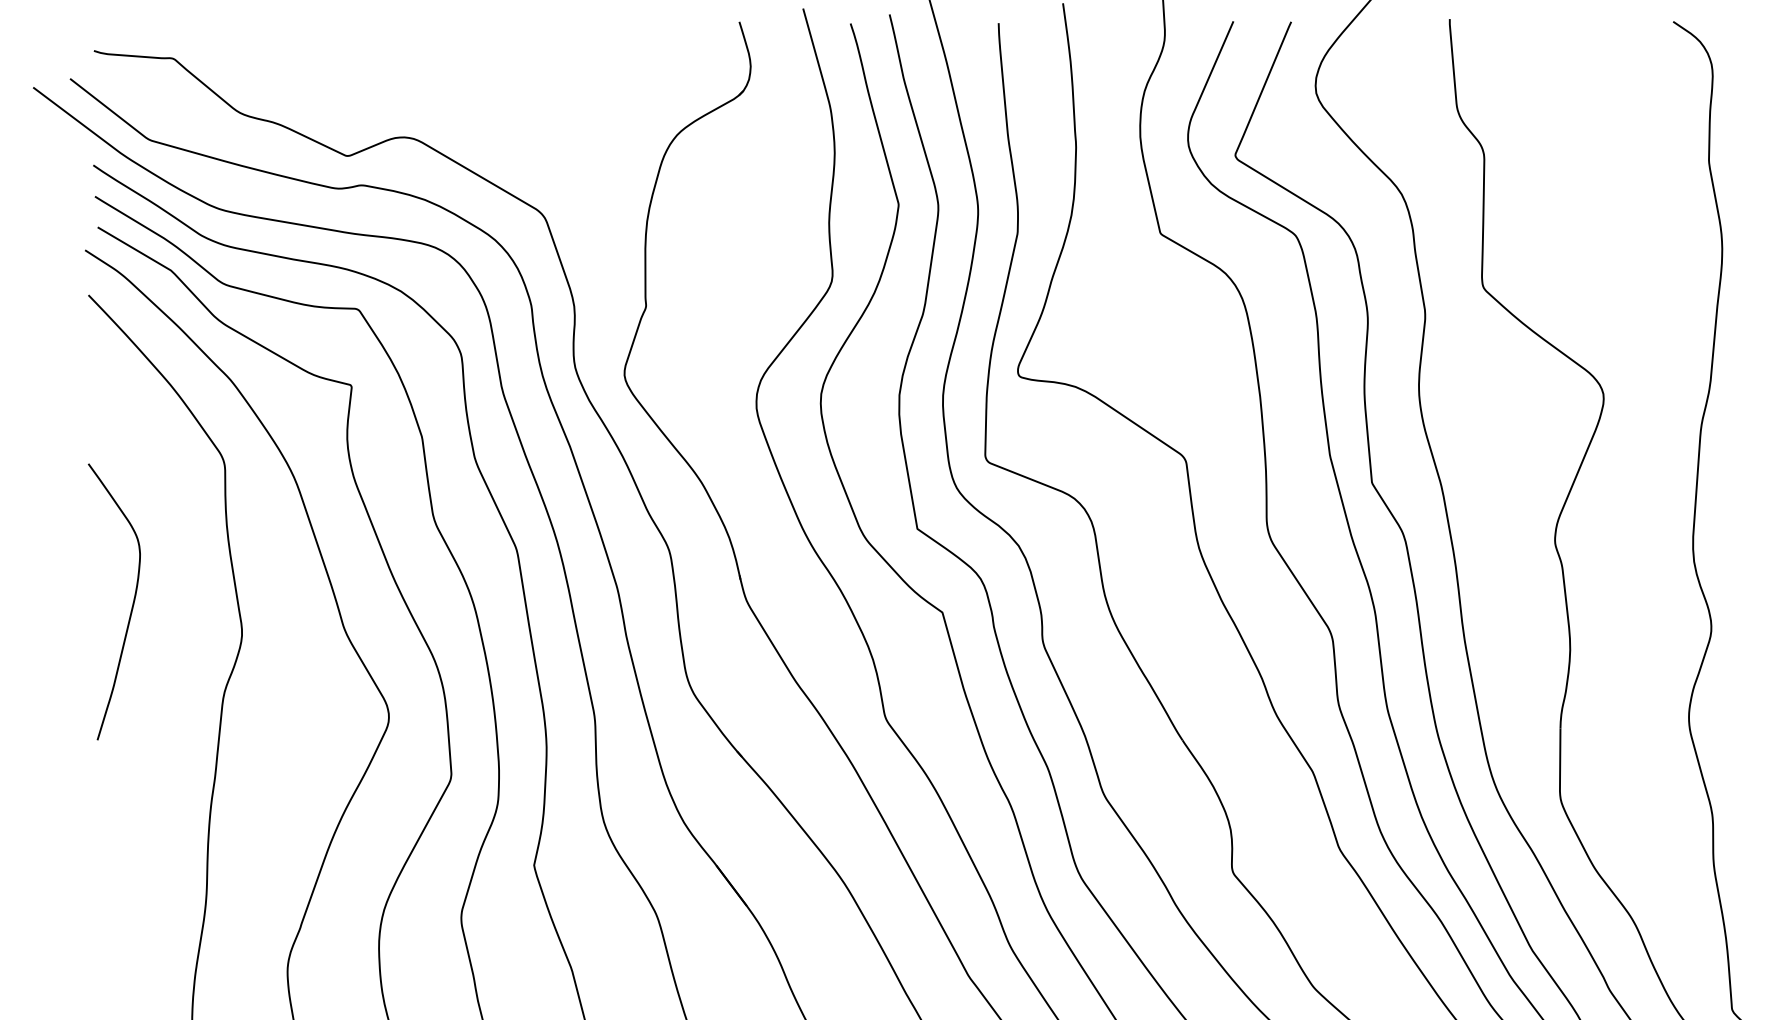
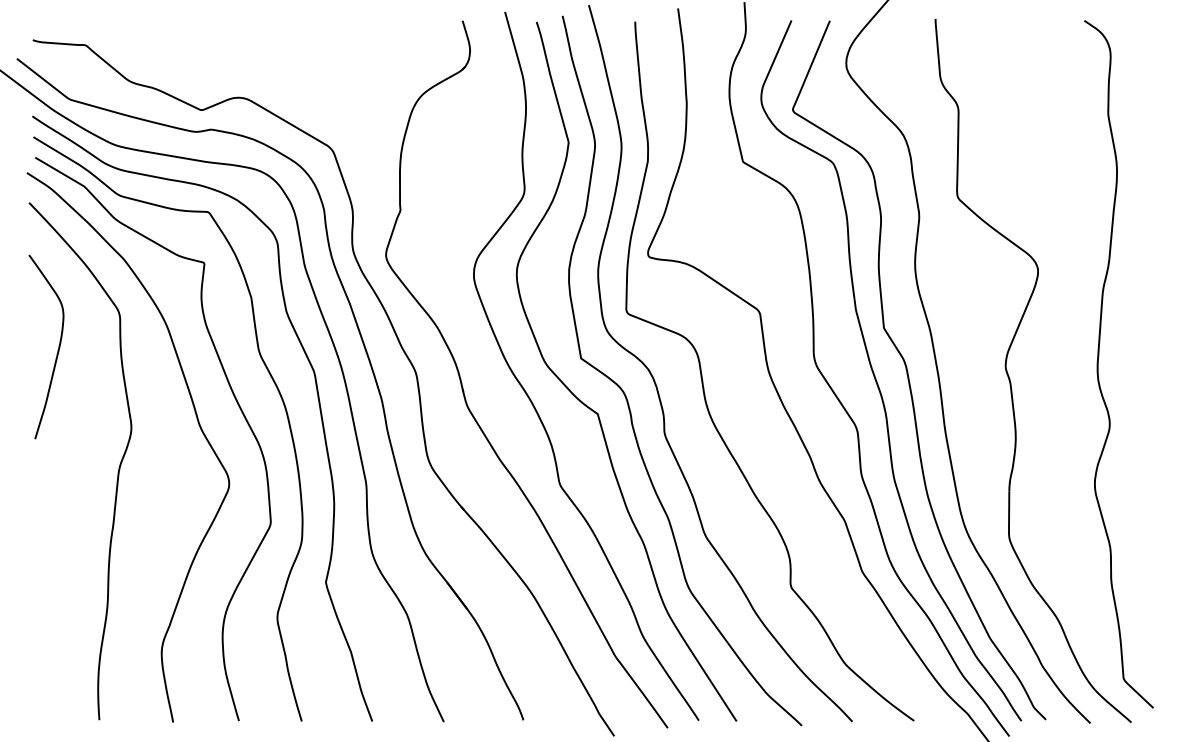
curve: (131, 607) -> (57, 350), moved

